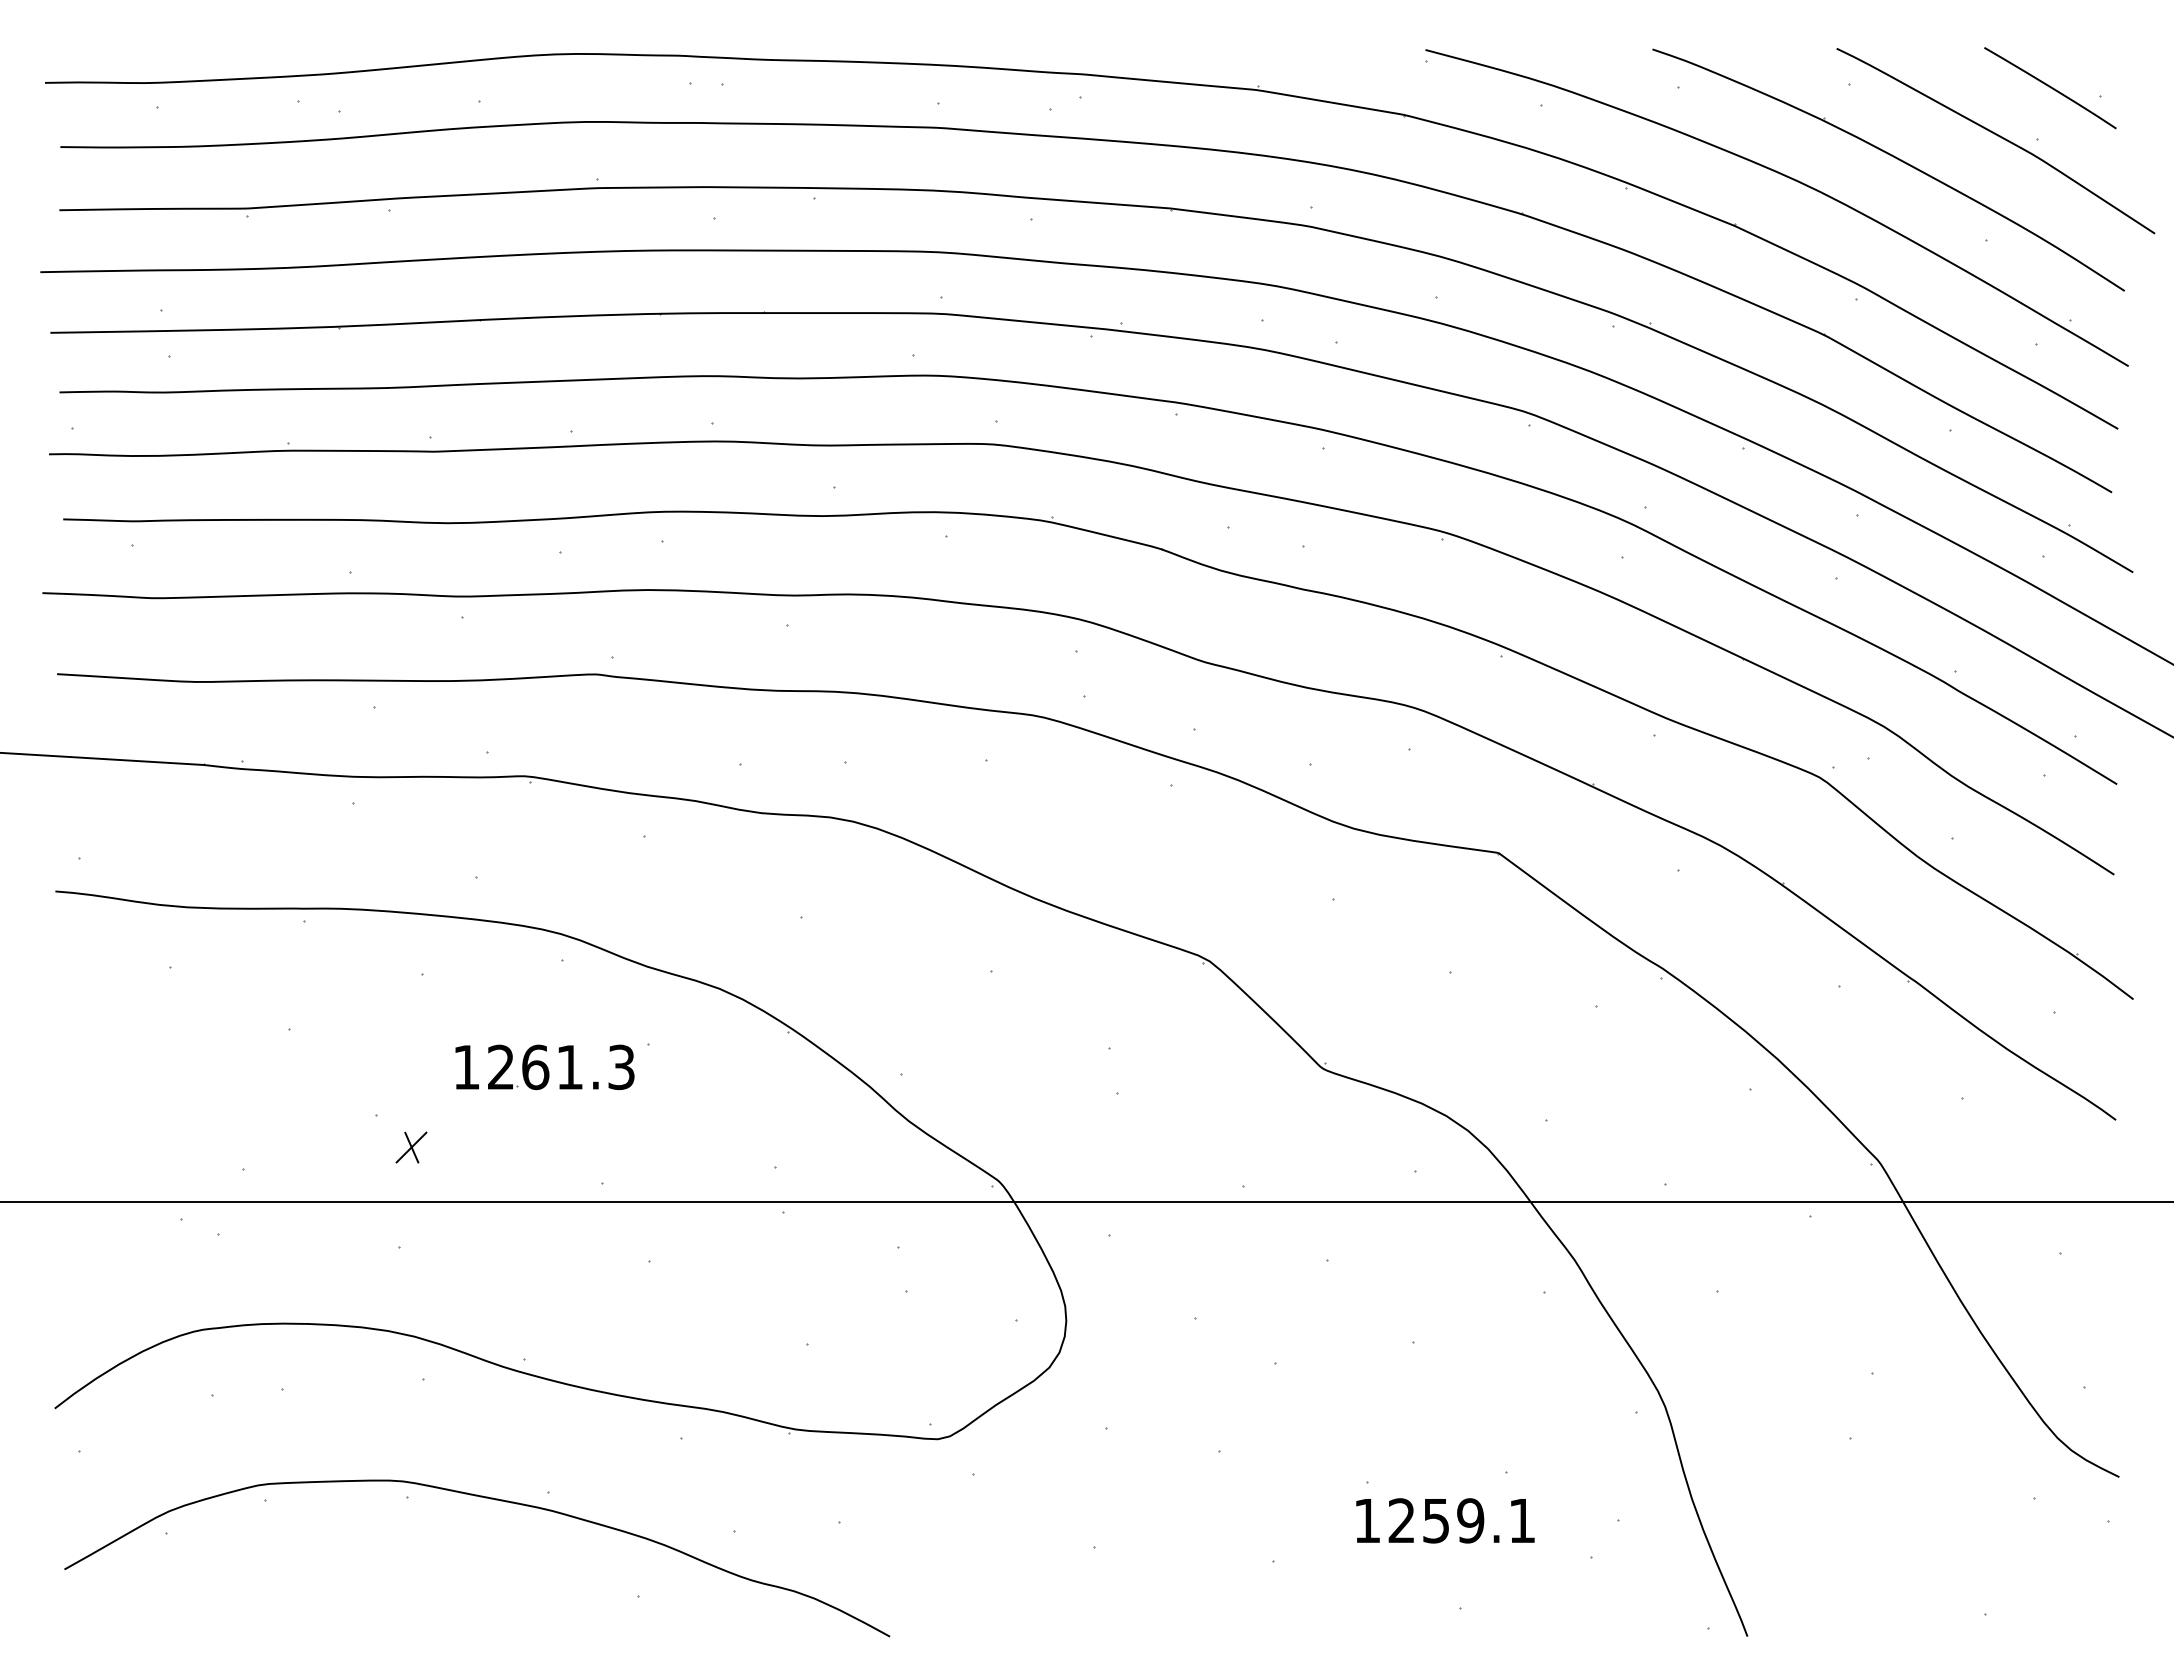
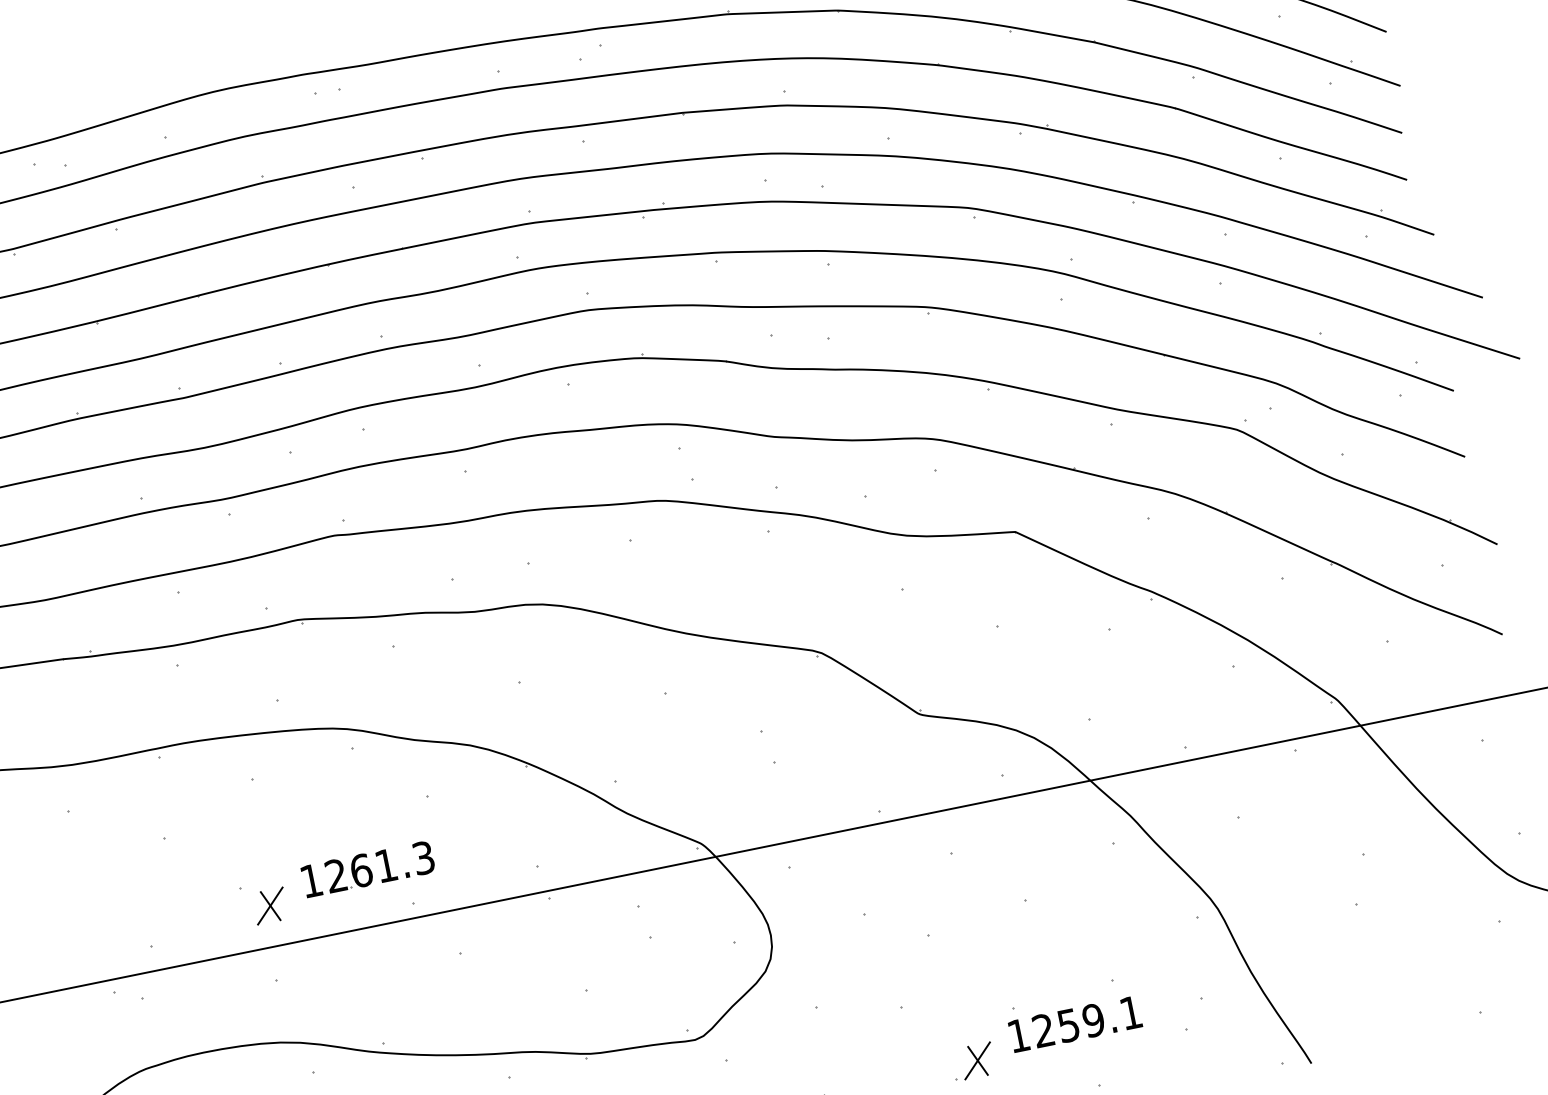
part: (544, 1067) -> (367, 869), moved
part: (411, 1147) -> (270, 906), size x1.43
part: (1306, 1542) -> (977, 1060), added

